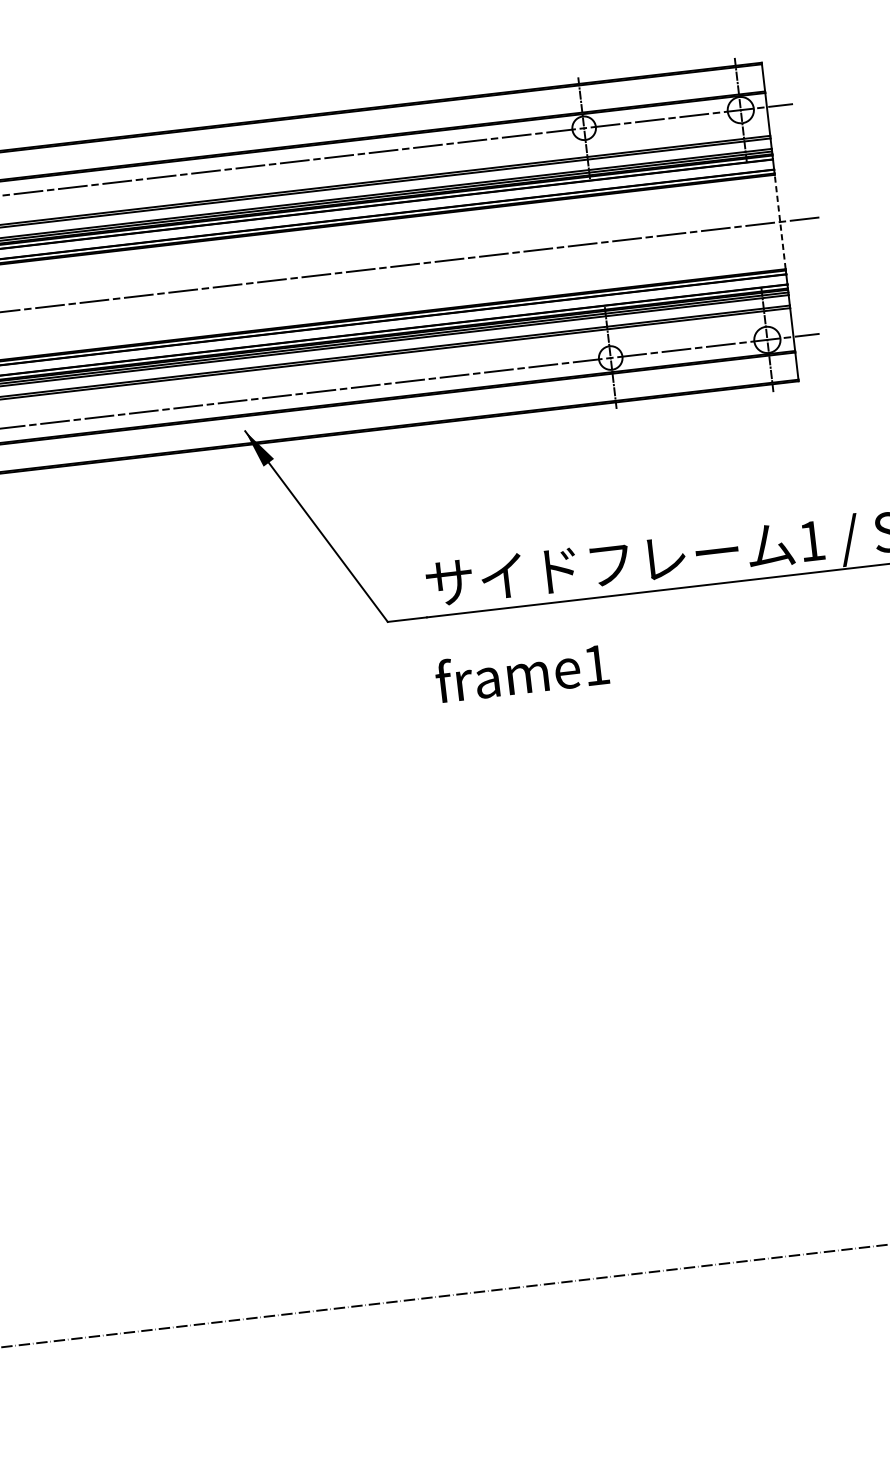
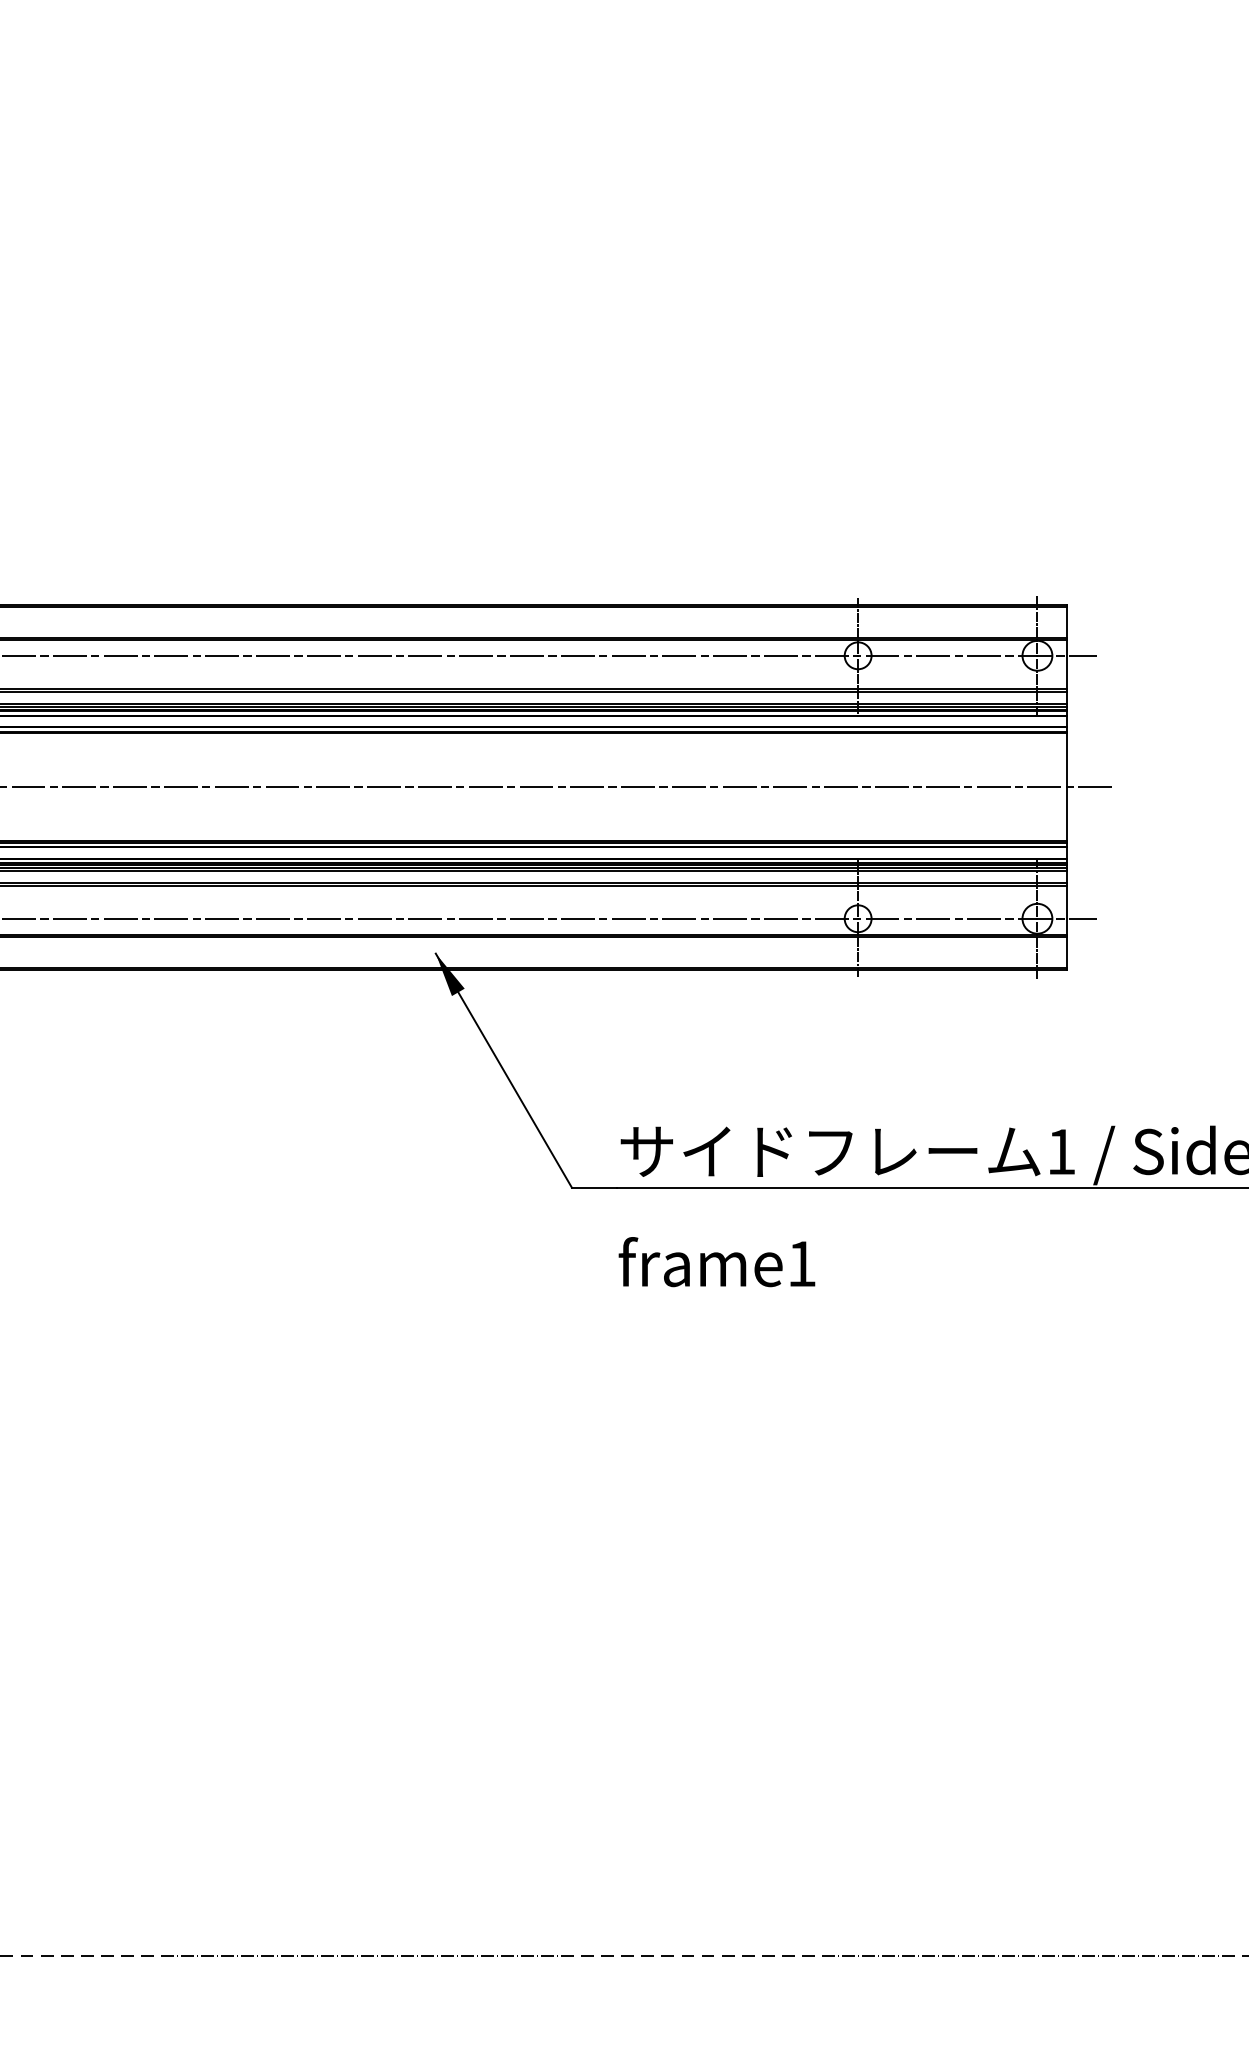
line: (780, 222) -> (1067, 787), dashed -> solid

